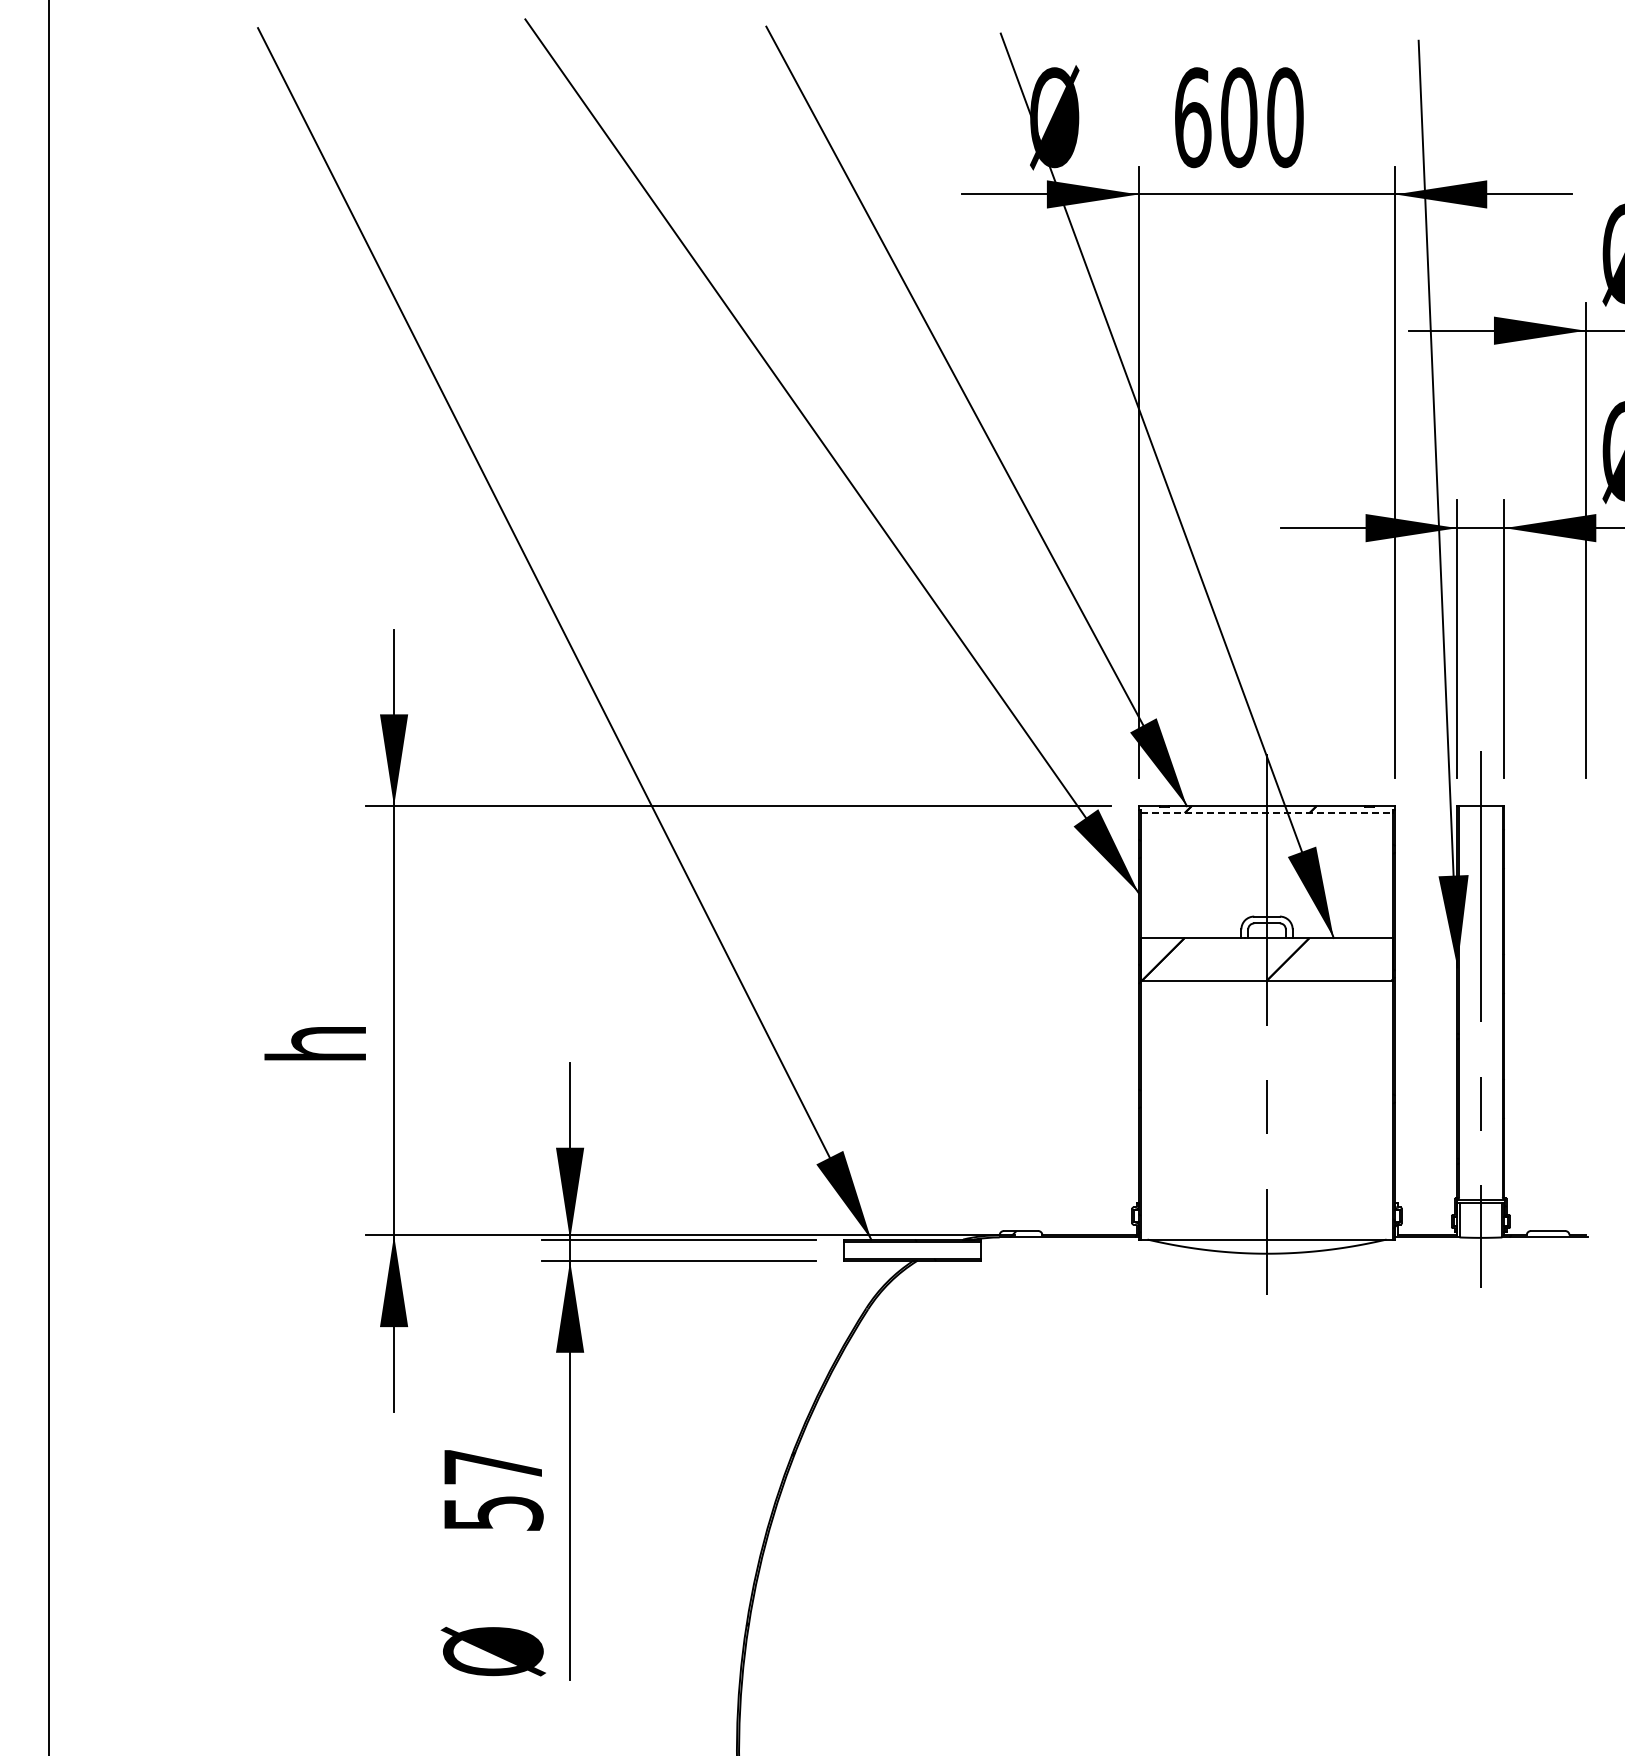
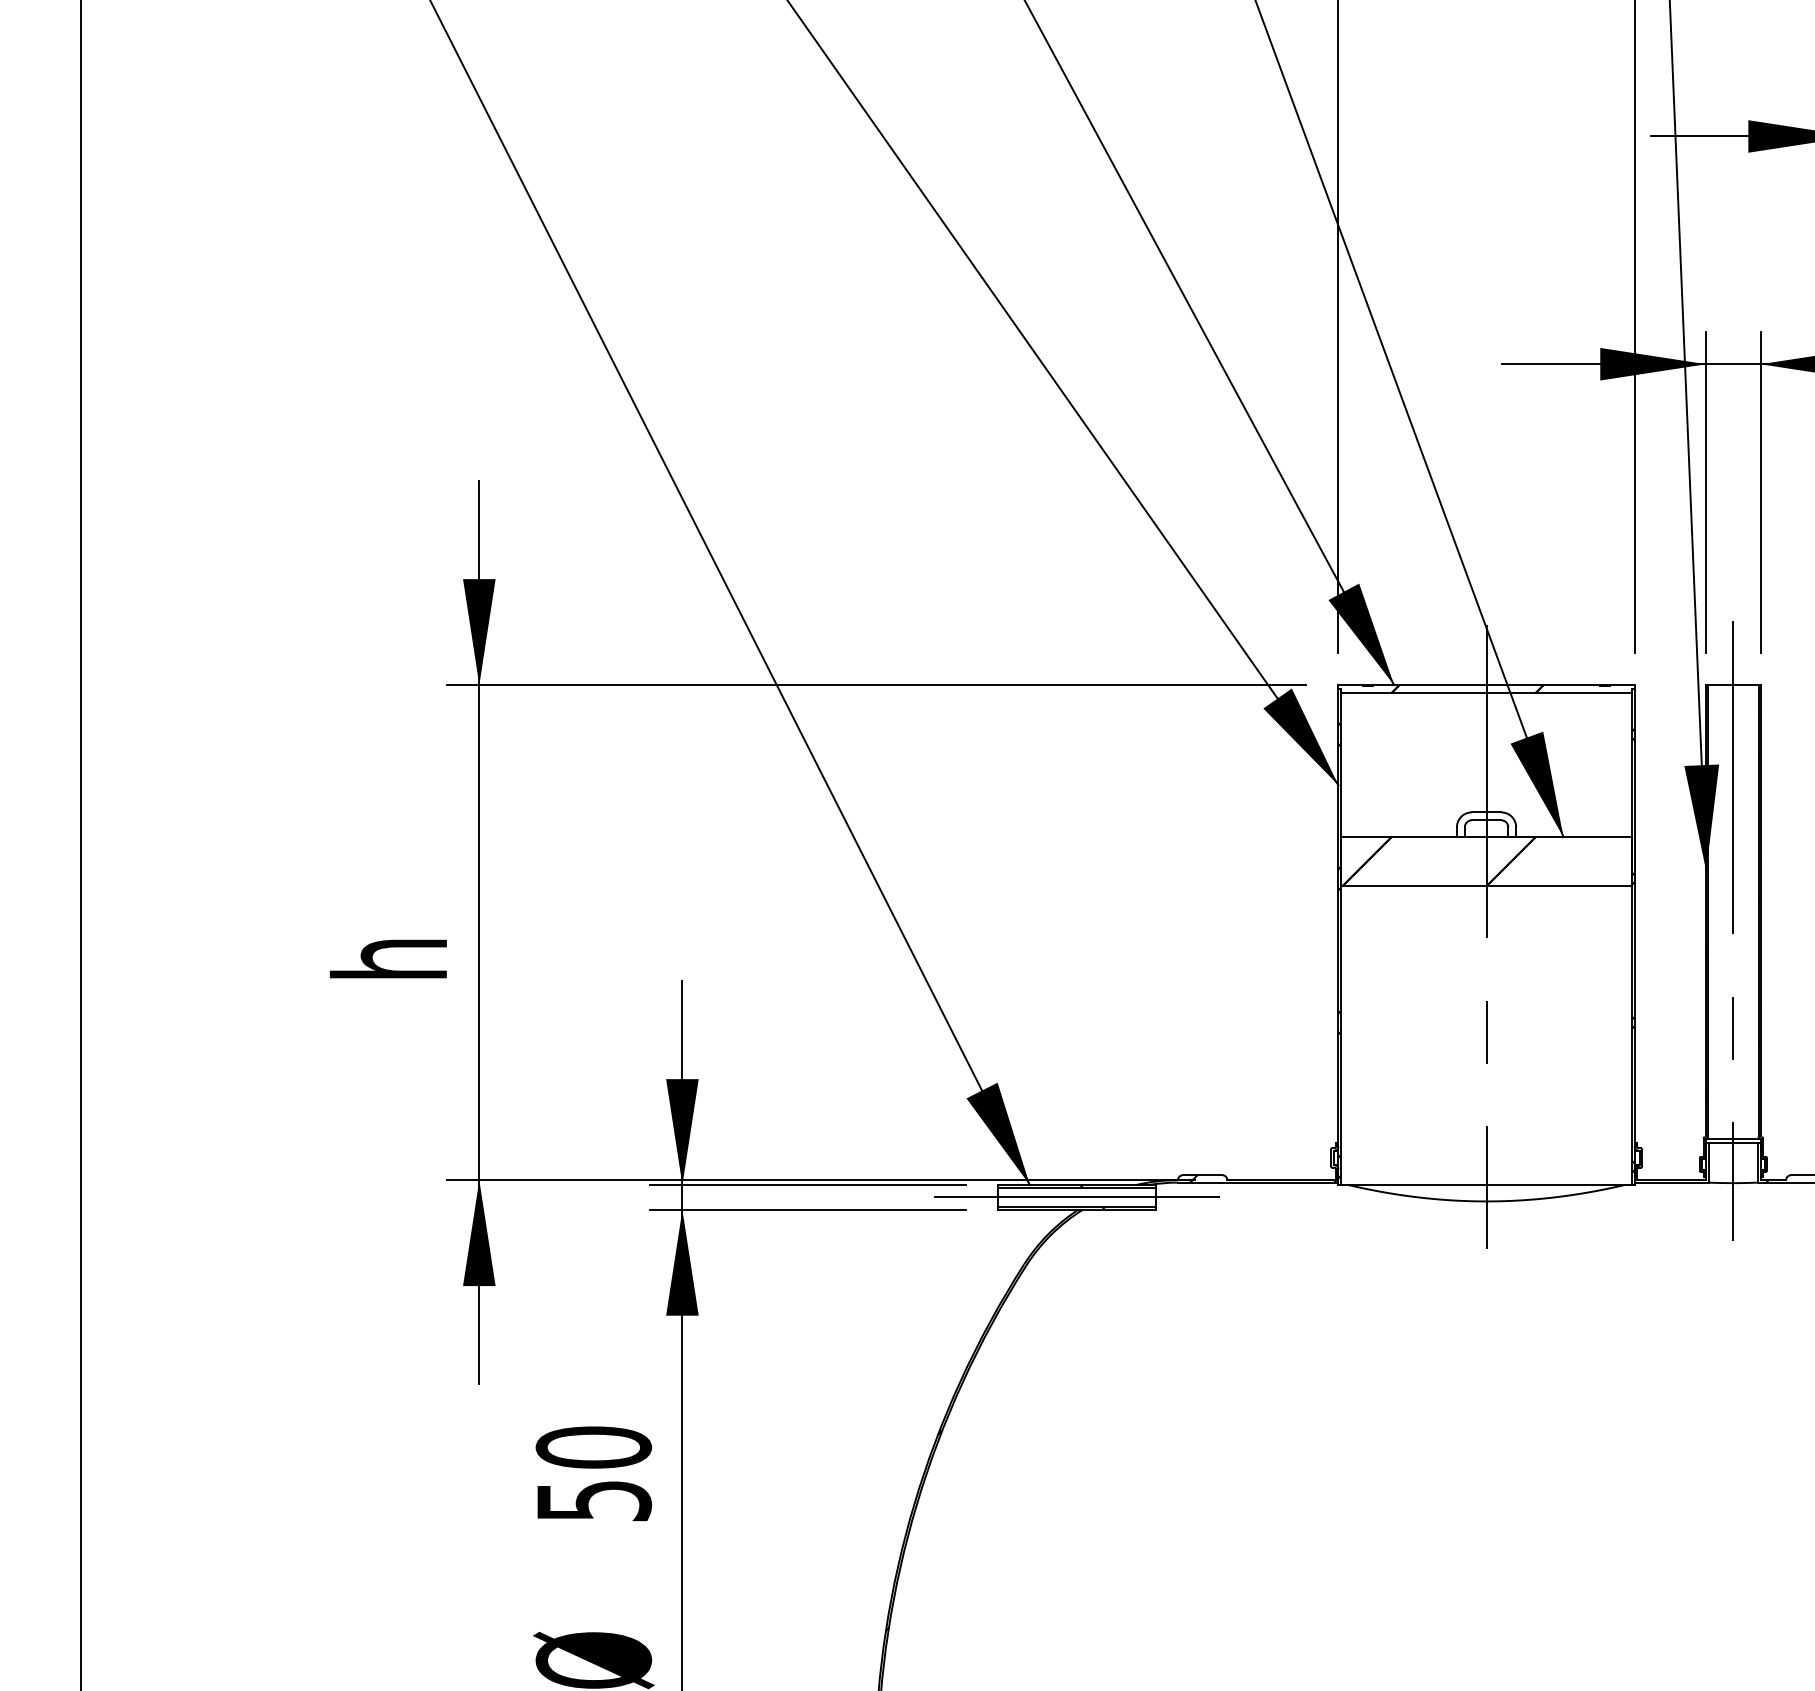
line: (1267, 813) -> (1487, 693), dashed -> solid
line: (912, 1250) -> (1077, 1197), added
text: (493, 1466) -> (594, 1446), 57 -> 50

